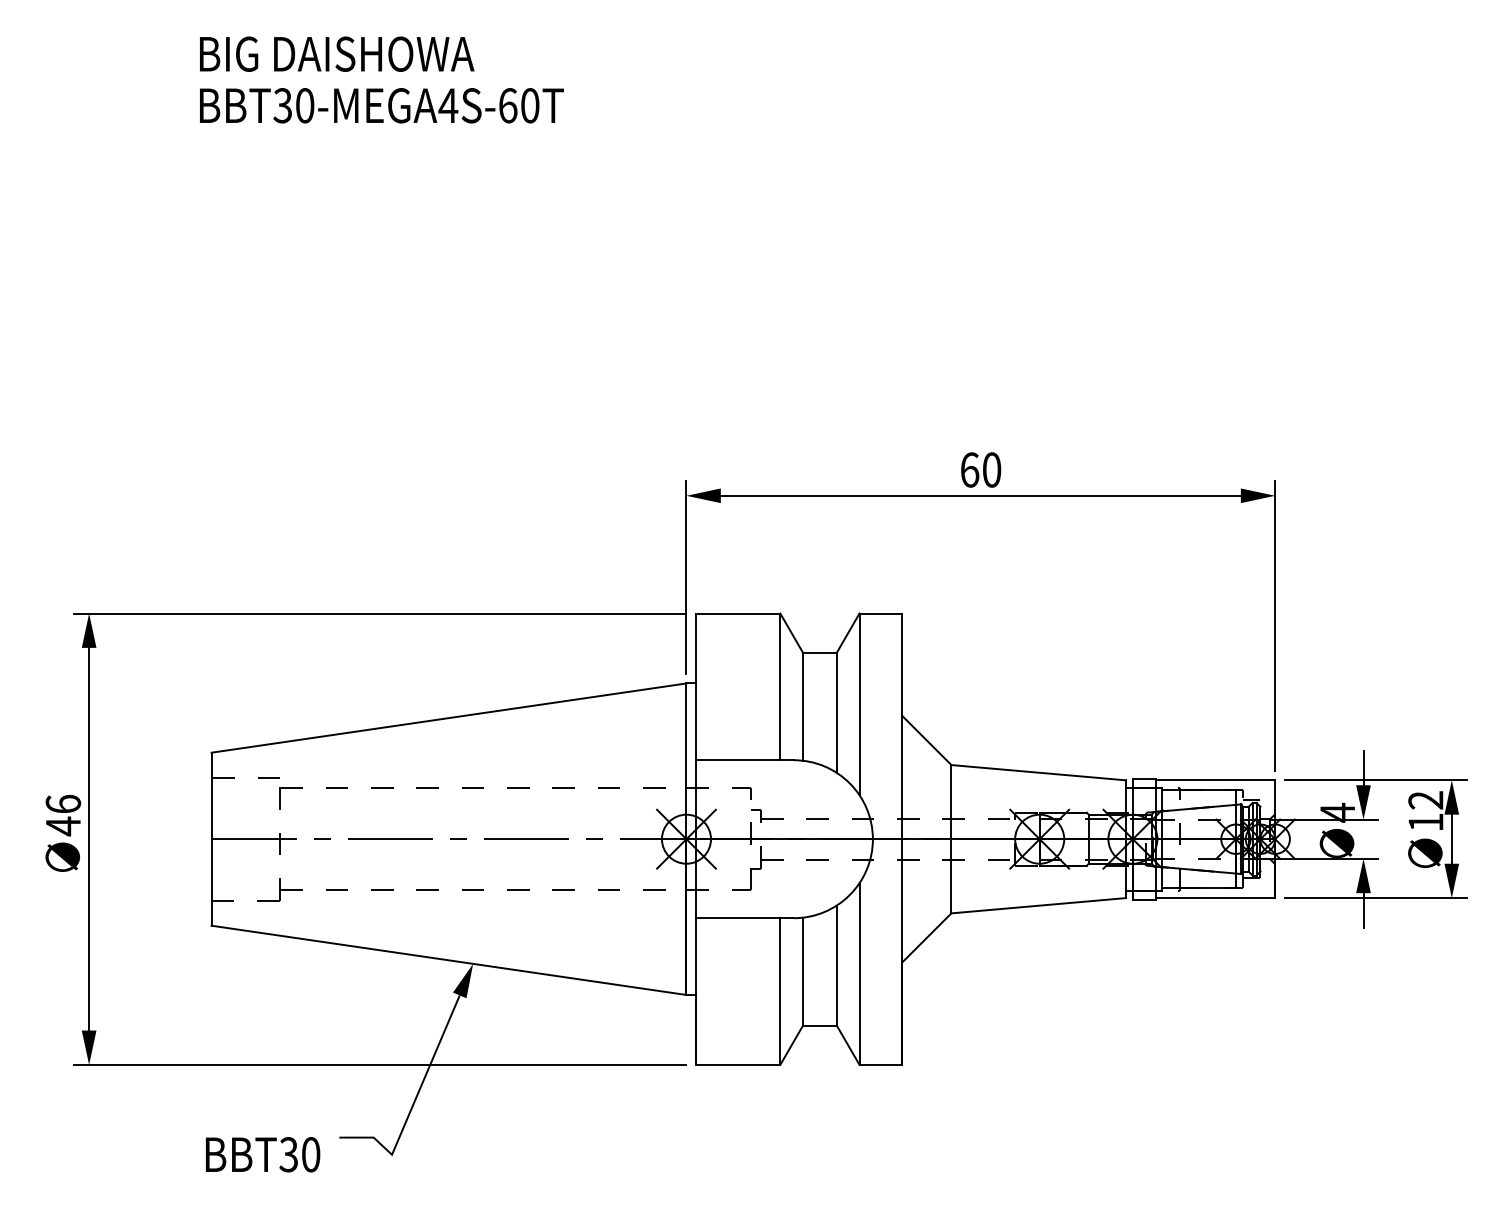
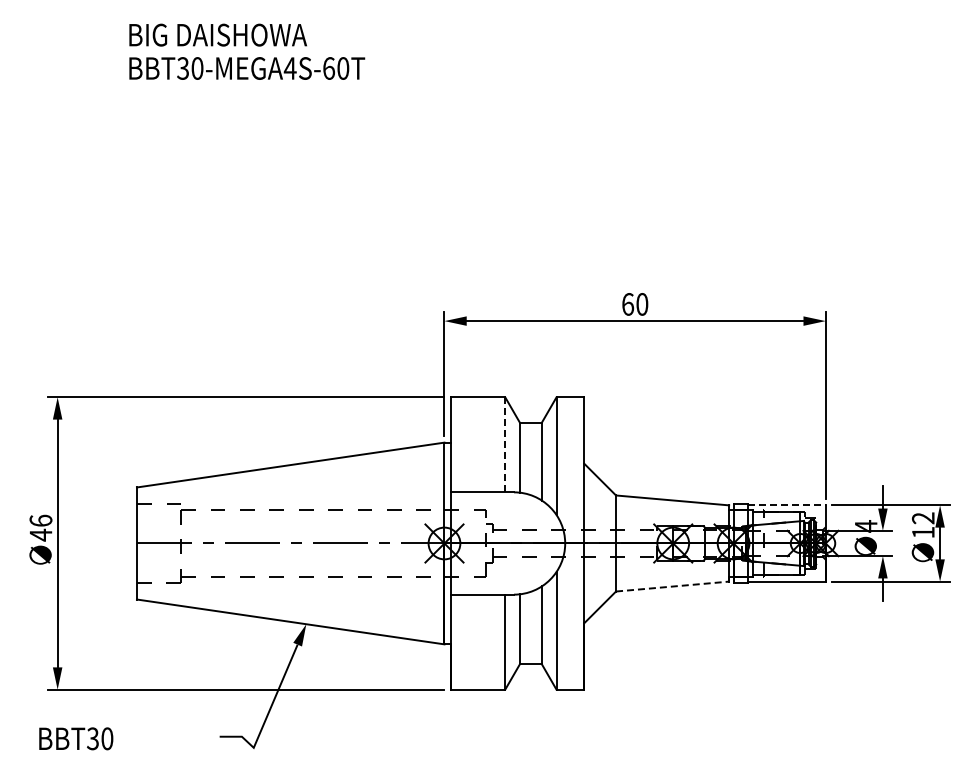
line: (780, 686) -> (505, 444), solid -> dashed
line: (1214, 780) -> (786, 505), solid -> dashed
line: (1038, 905) -> (672, 586), solid -> dashed
text: (263, 1154) -> (76, 738), moved

